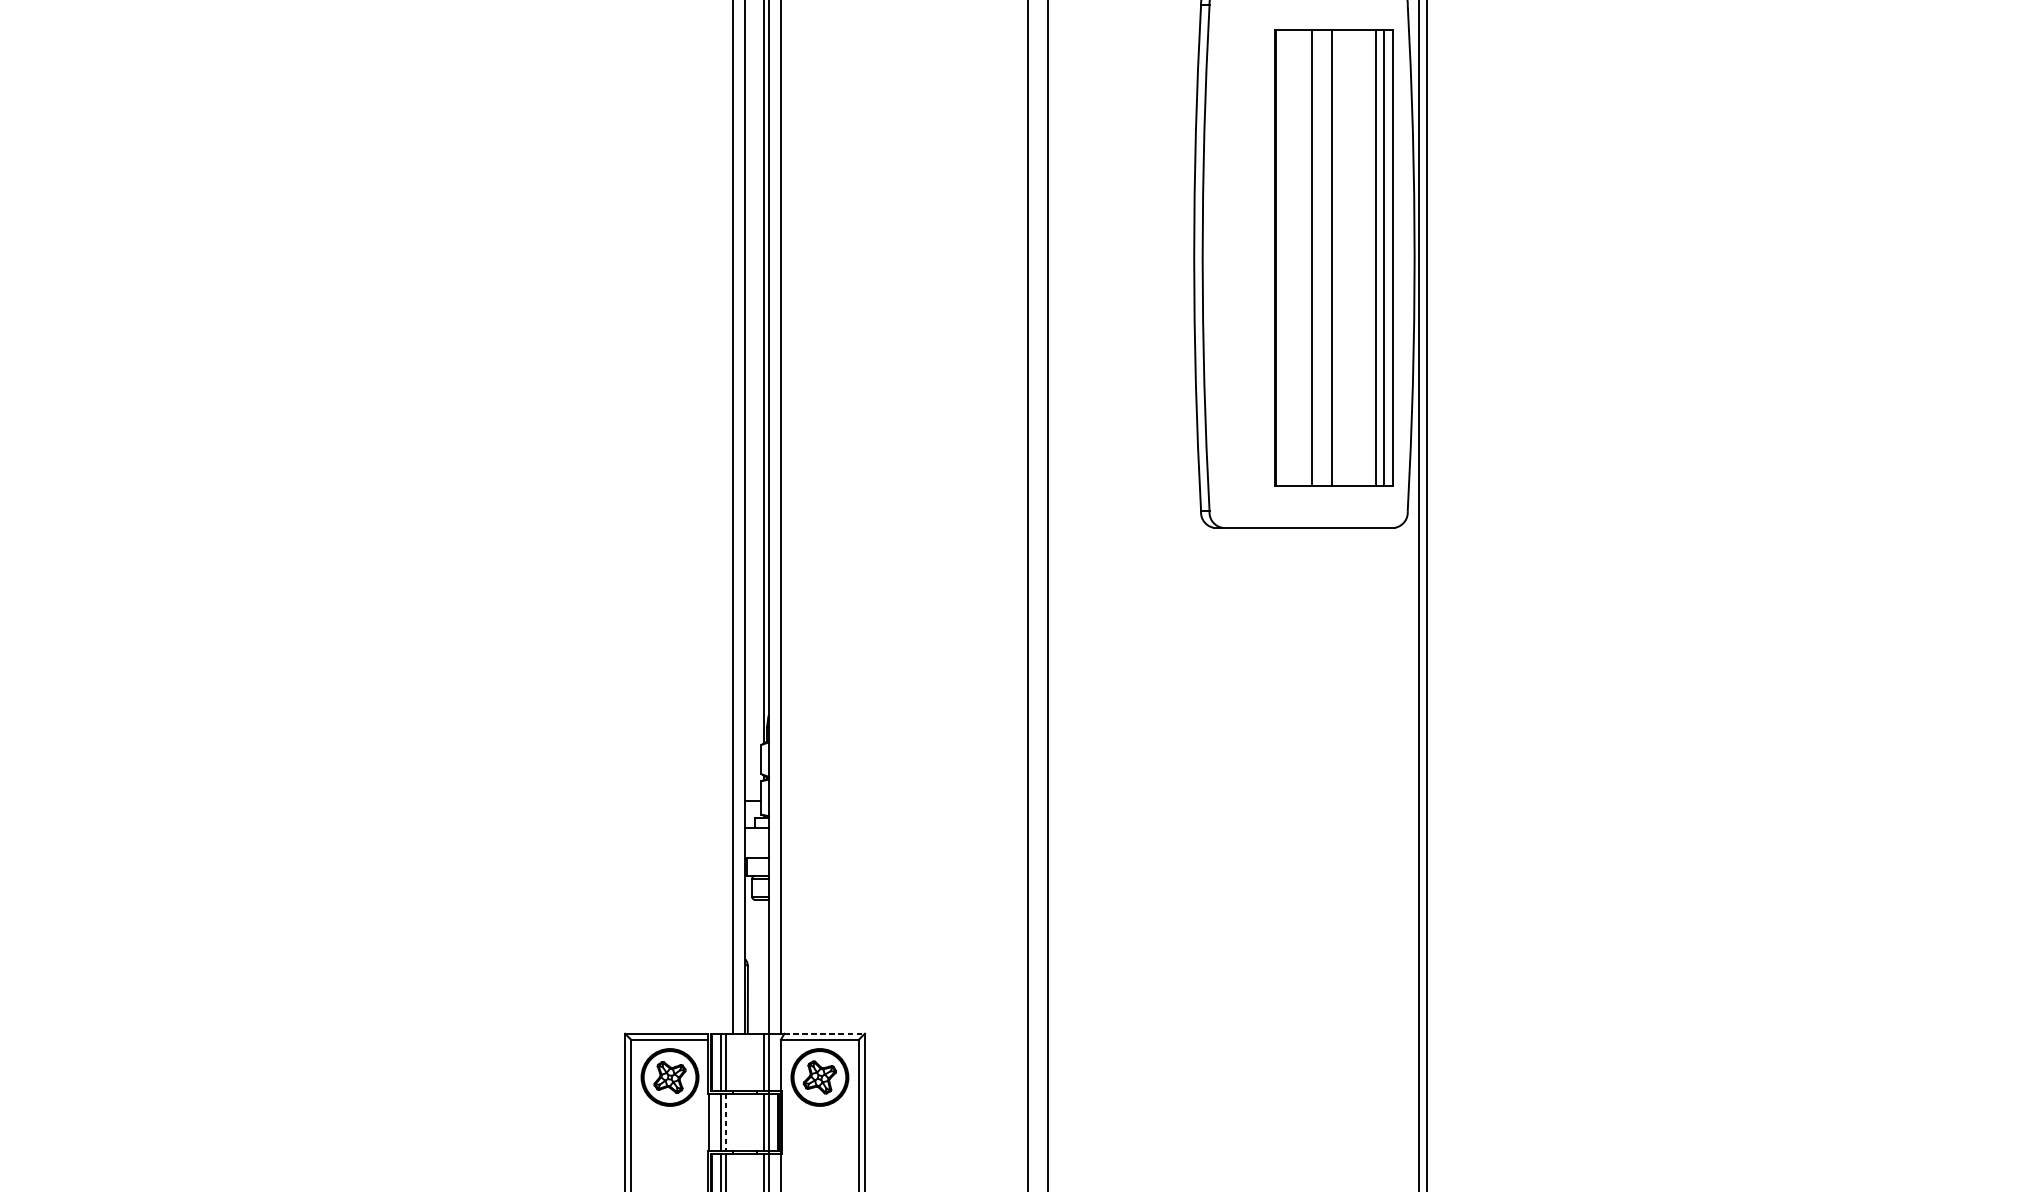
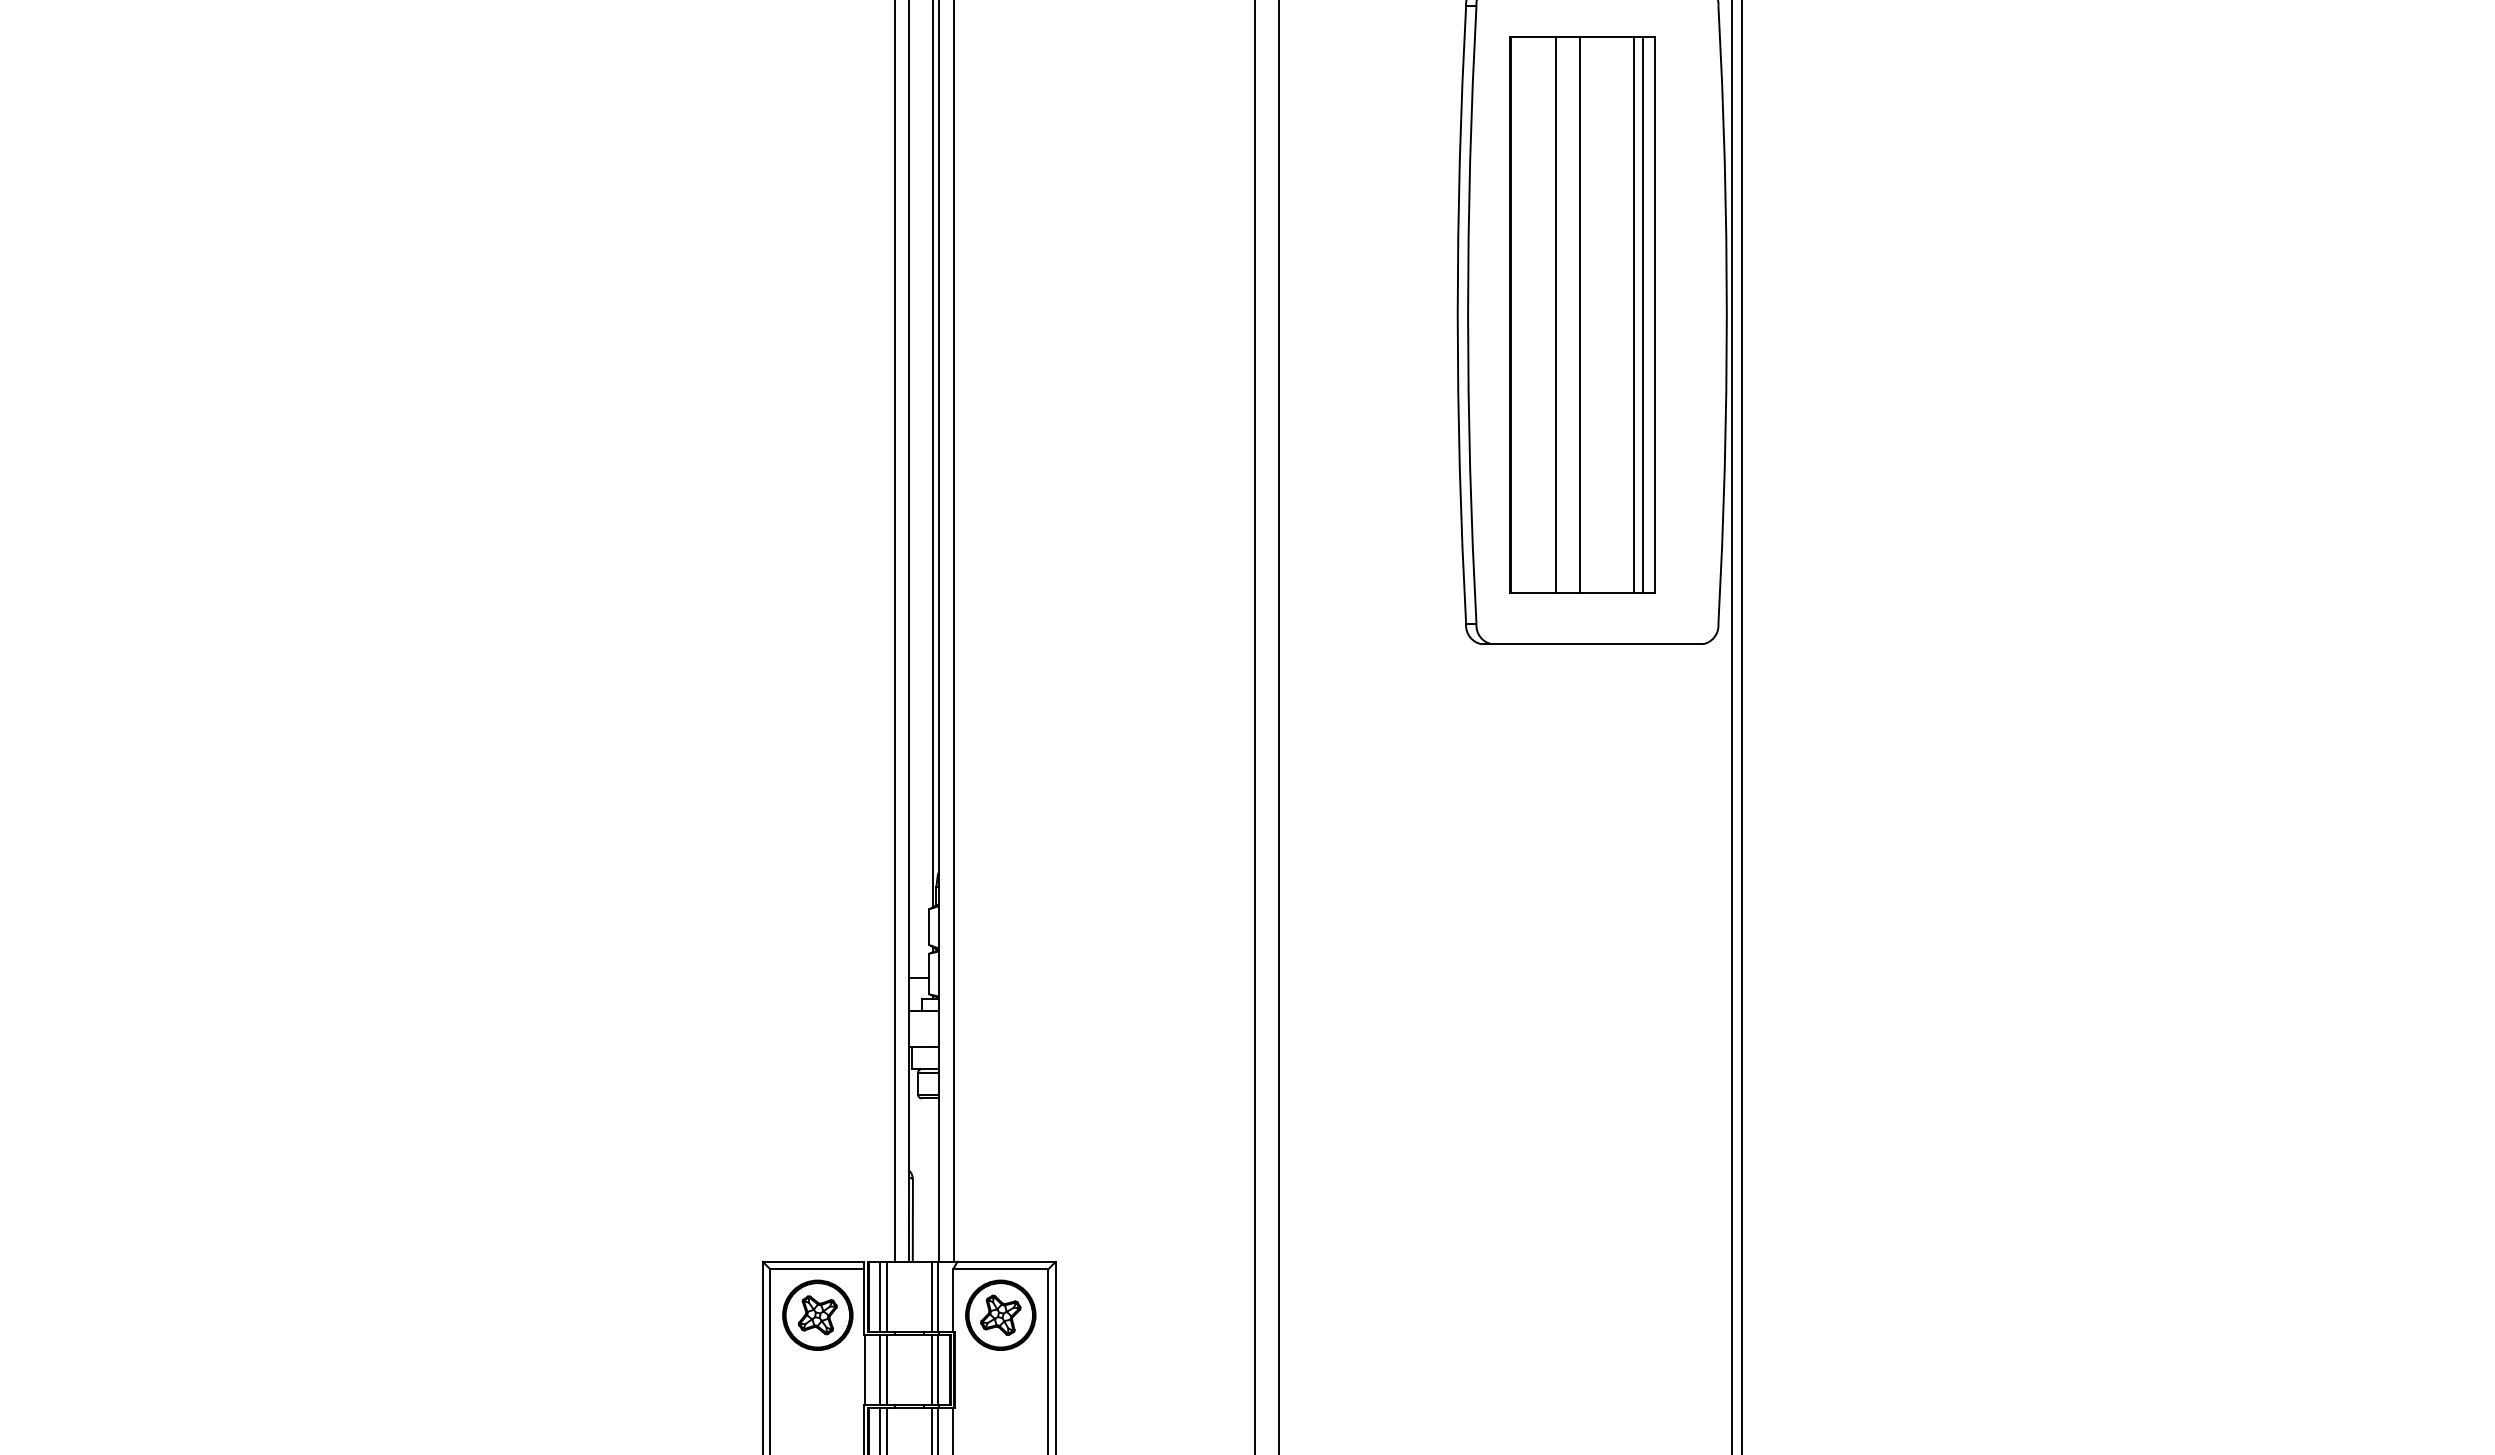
part: (1334, 257) -> (1582, 314), moved
line: (825, 1033) -> (1007, 1261), dashed -> solid
line: (726, 1122) -> (886, 1370), dashed -> solid

